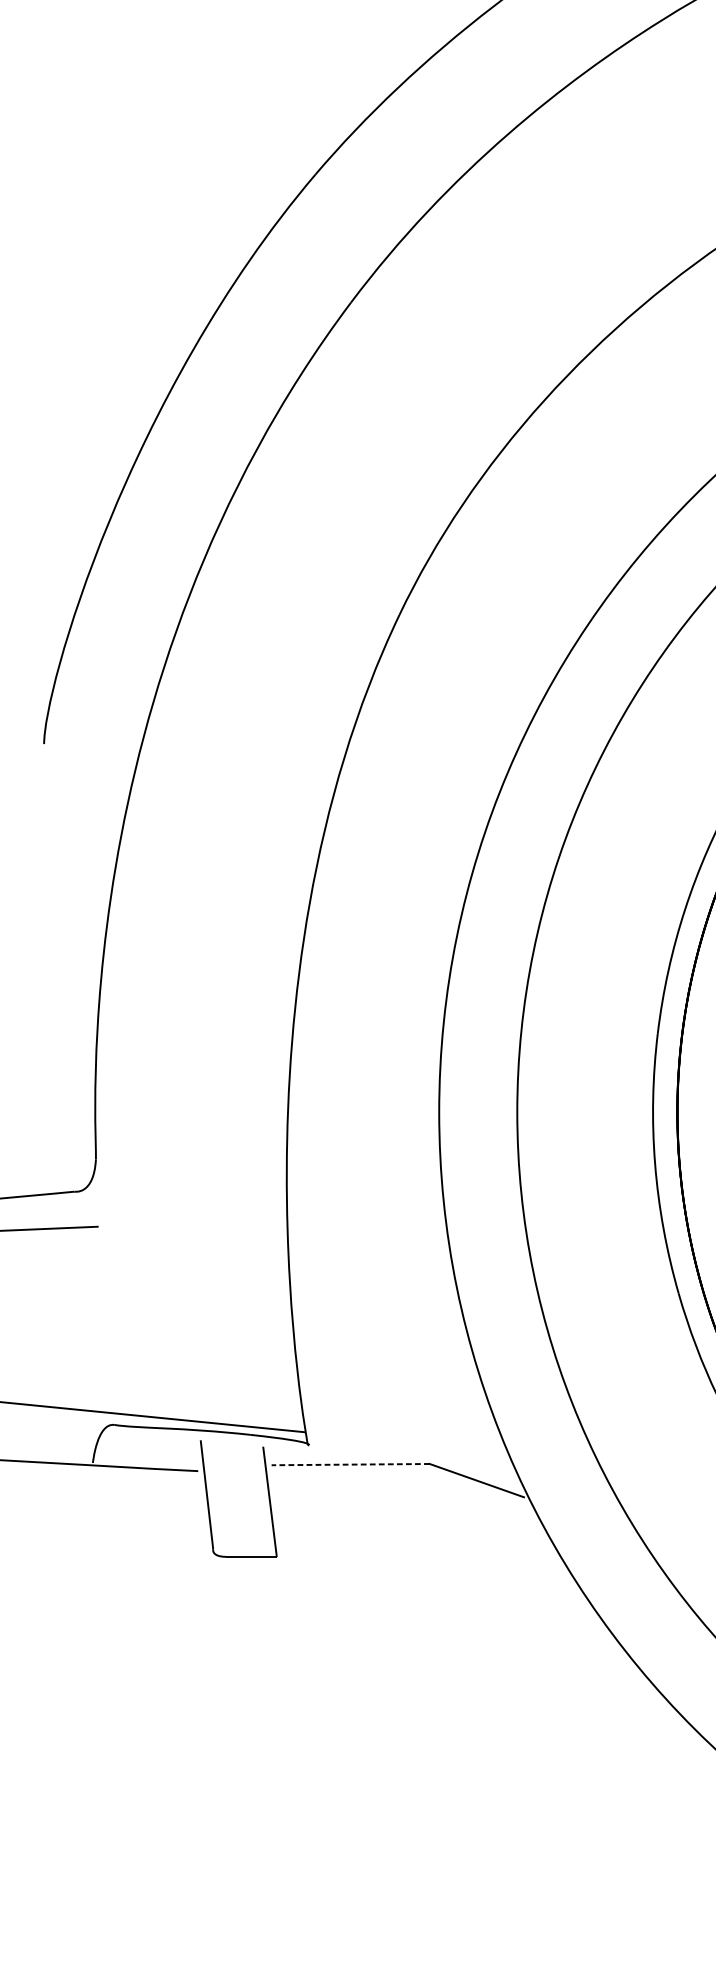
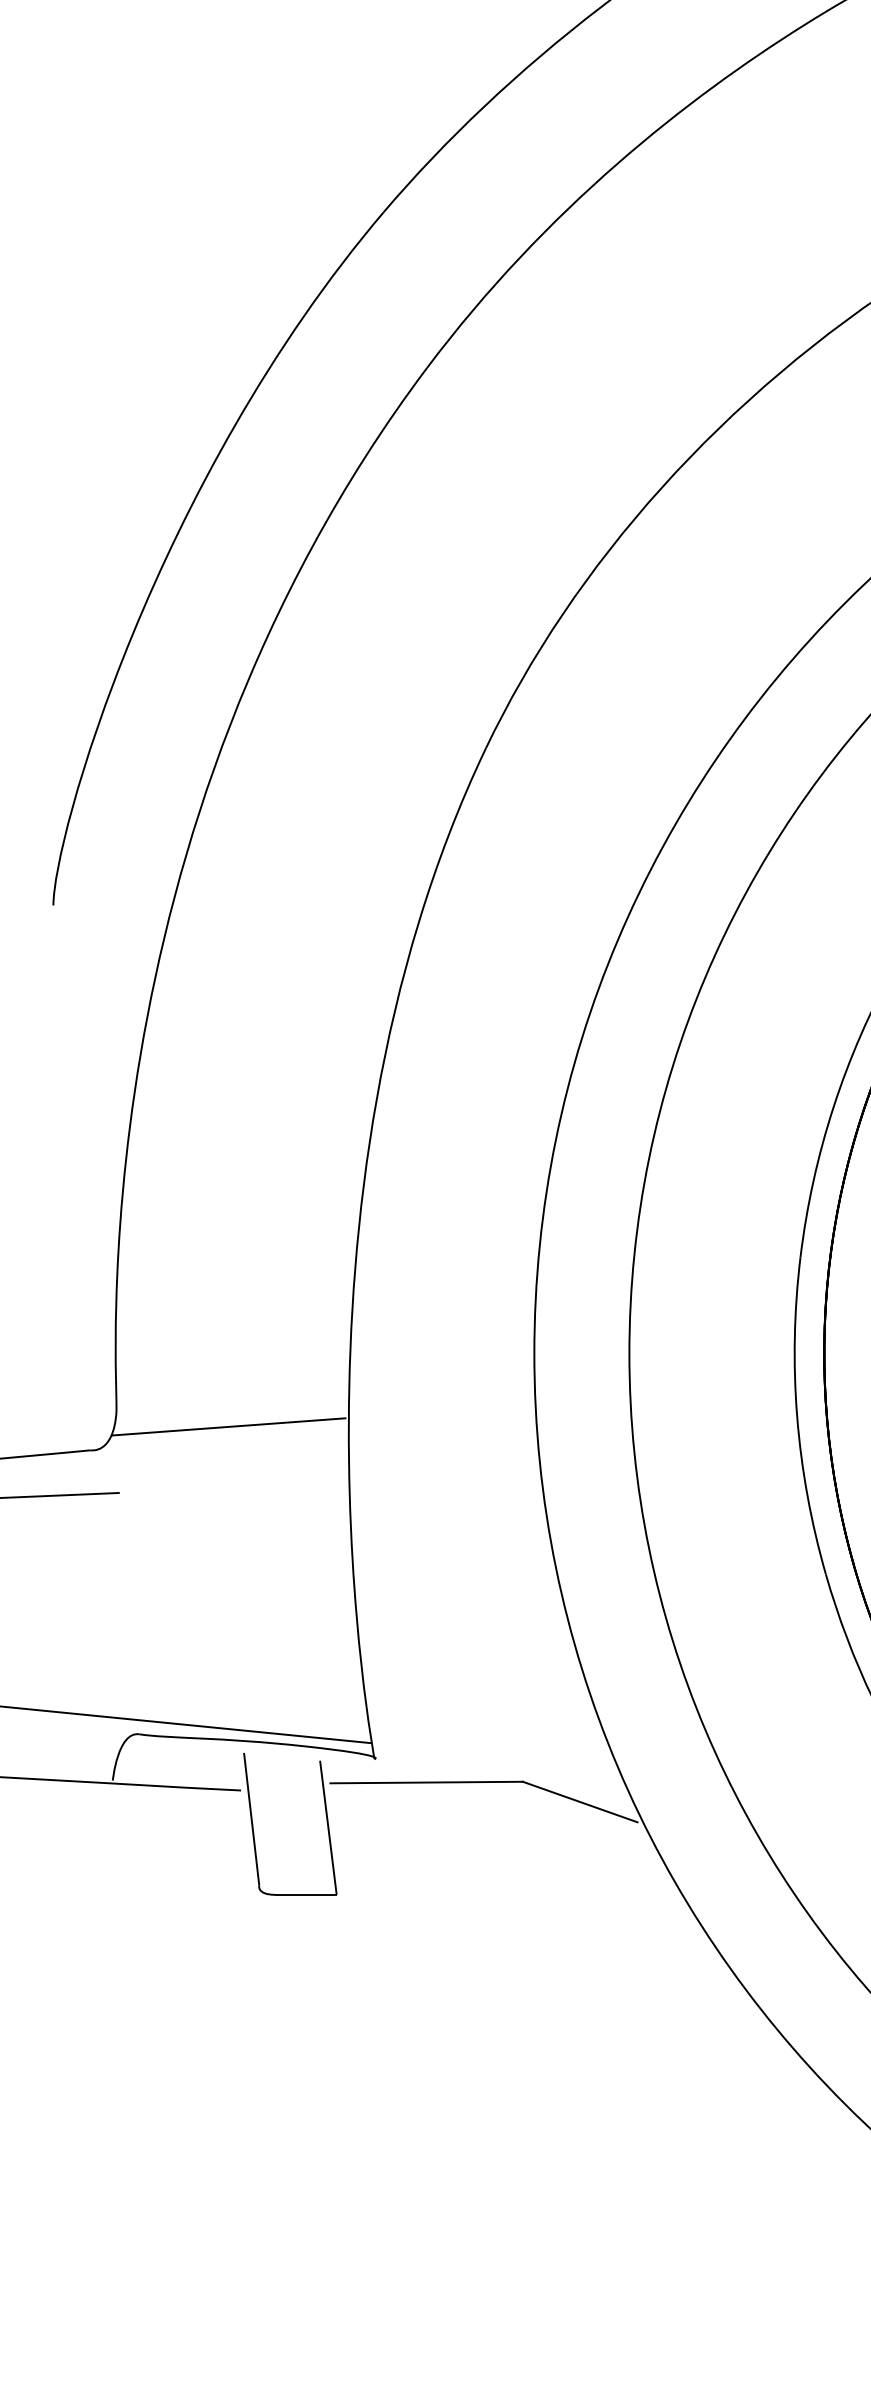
line: (187, 1172) -> (228, 1426), added
line: (350, 1464) -> (426, 1782), dashed -> solid

